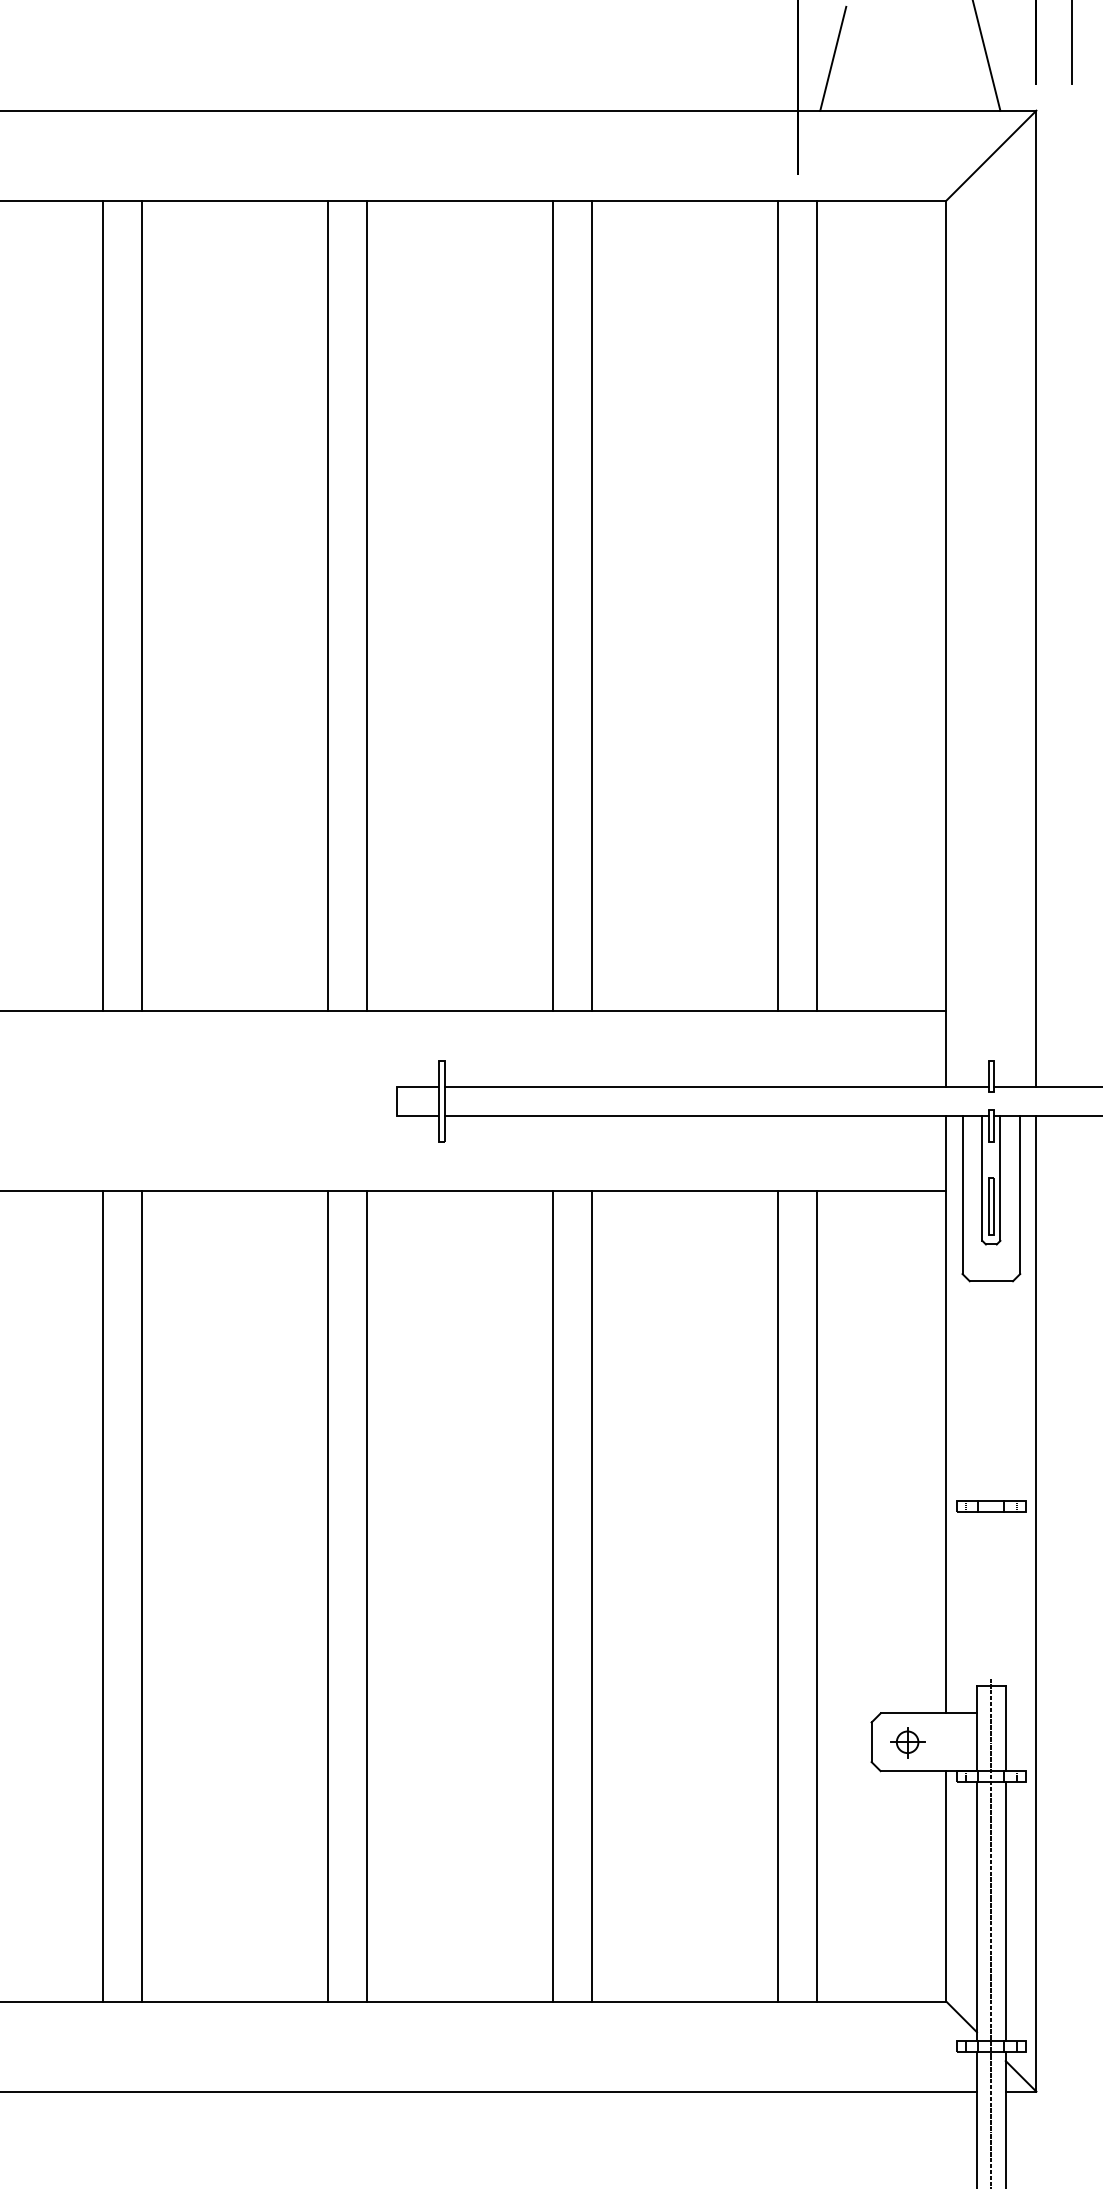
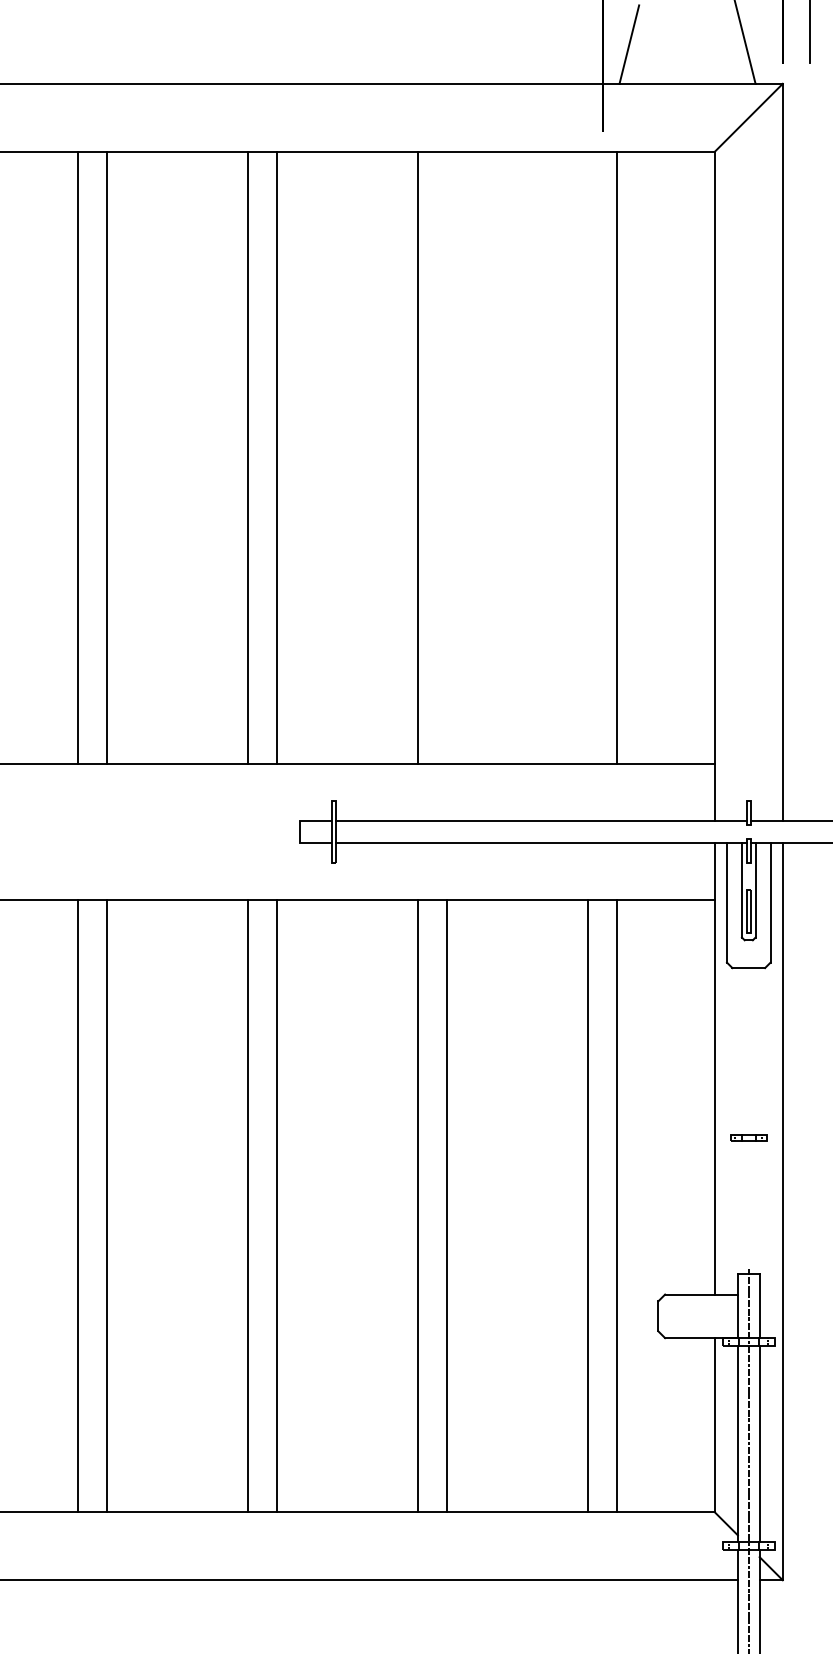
line: (592, 605) -> (447, 457), removed
line: (778, 605) -> (587, 457), removed
part: (991, 1506) -> (748, 1138), size x0.7
part: (907, 1742) -> (685, 1316), removed

